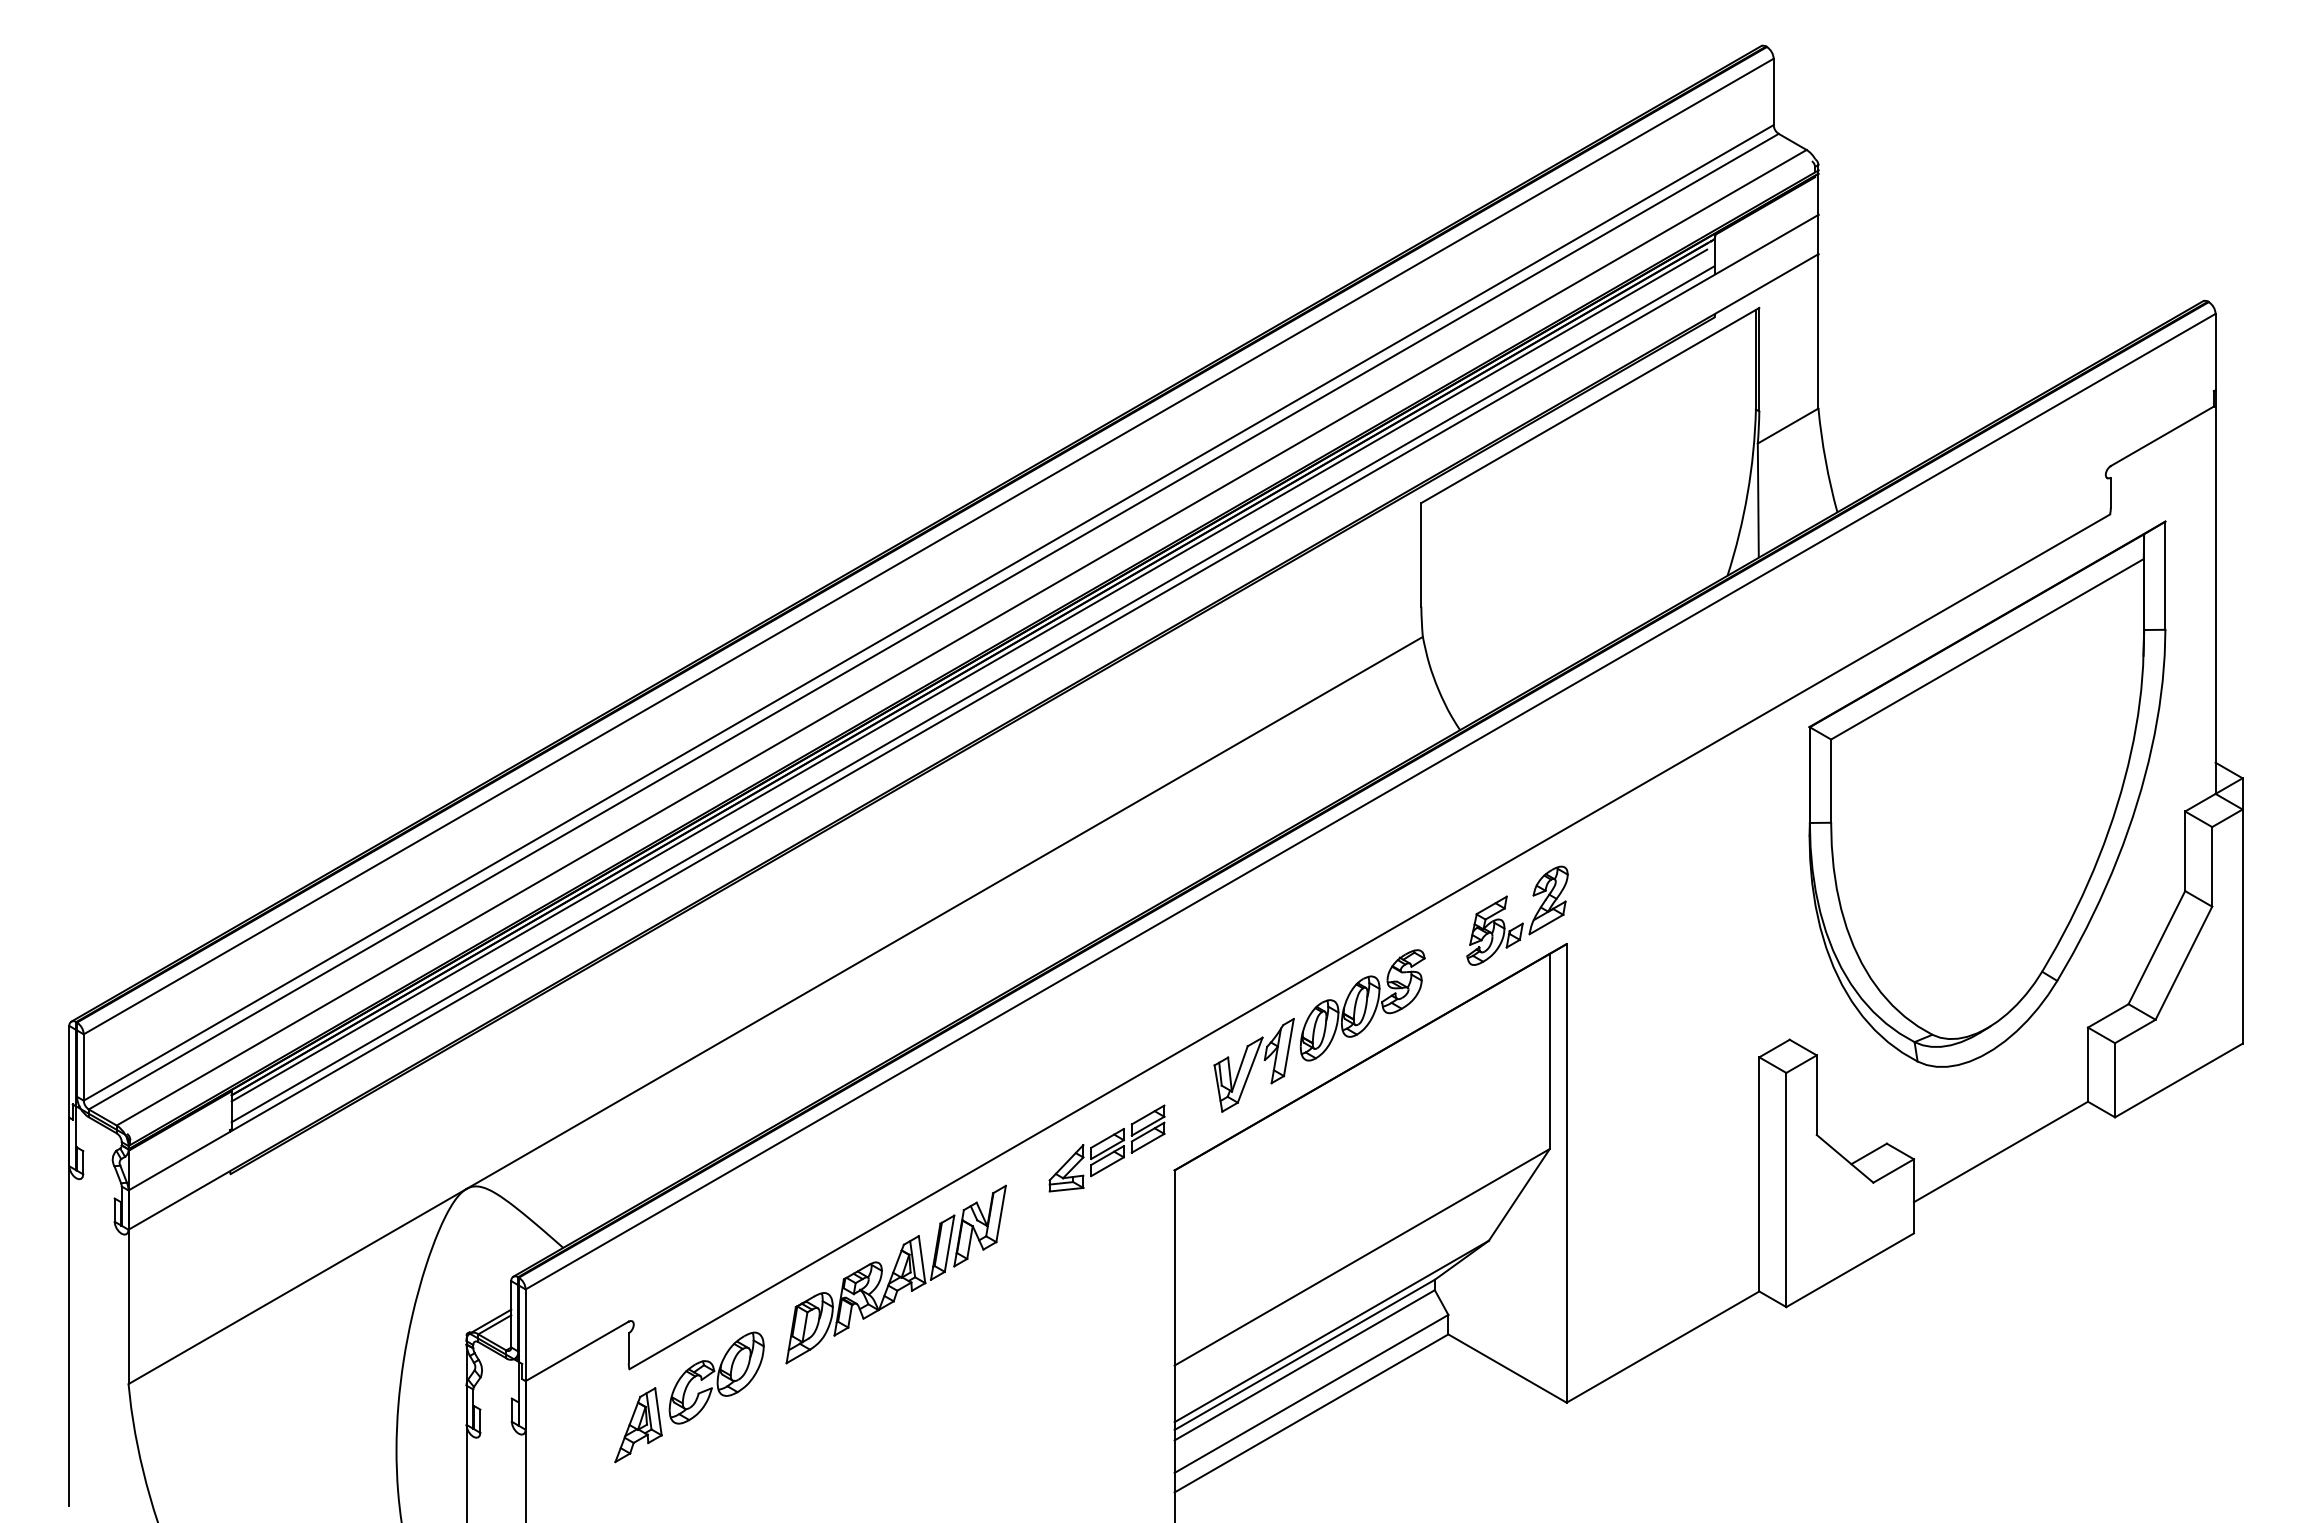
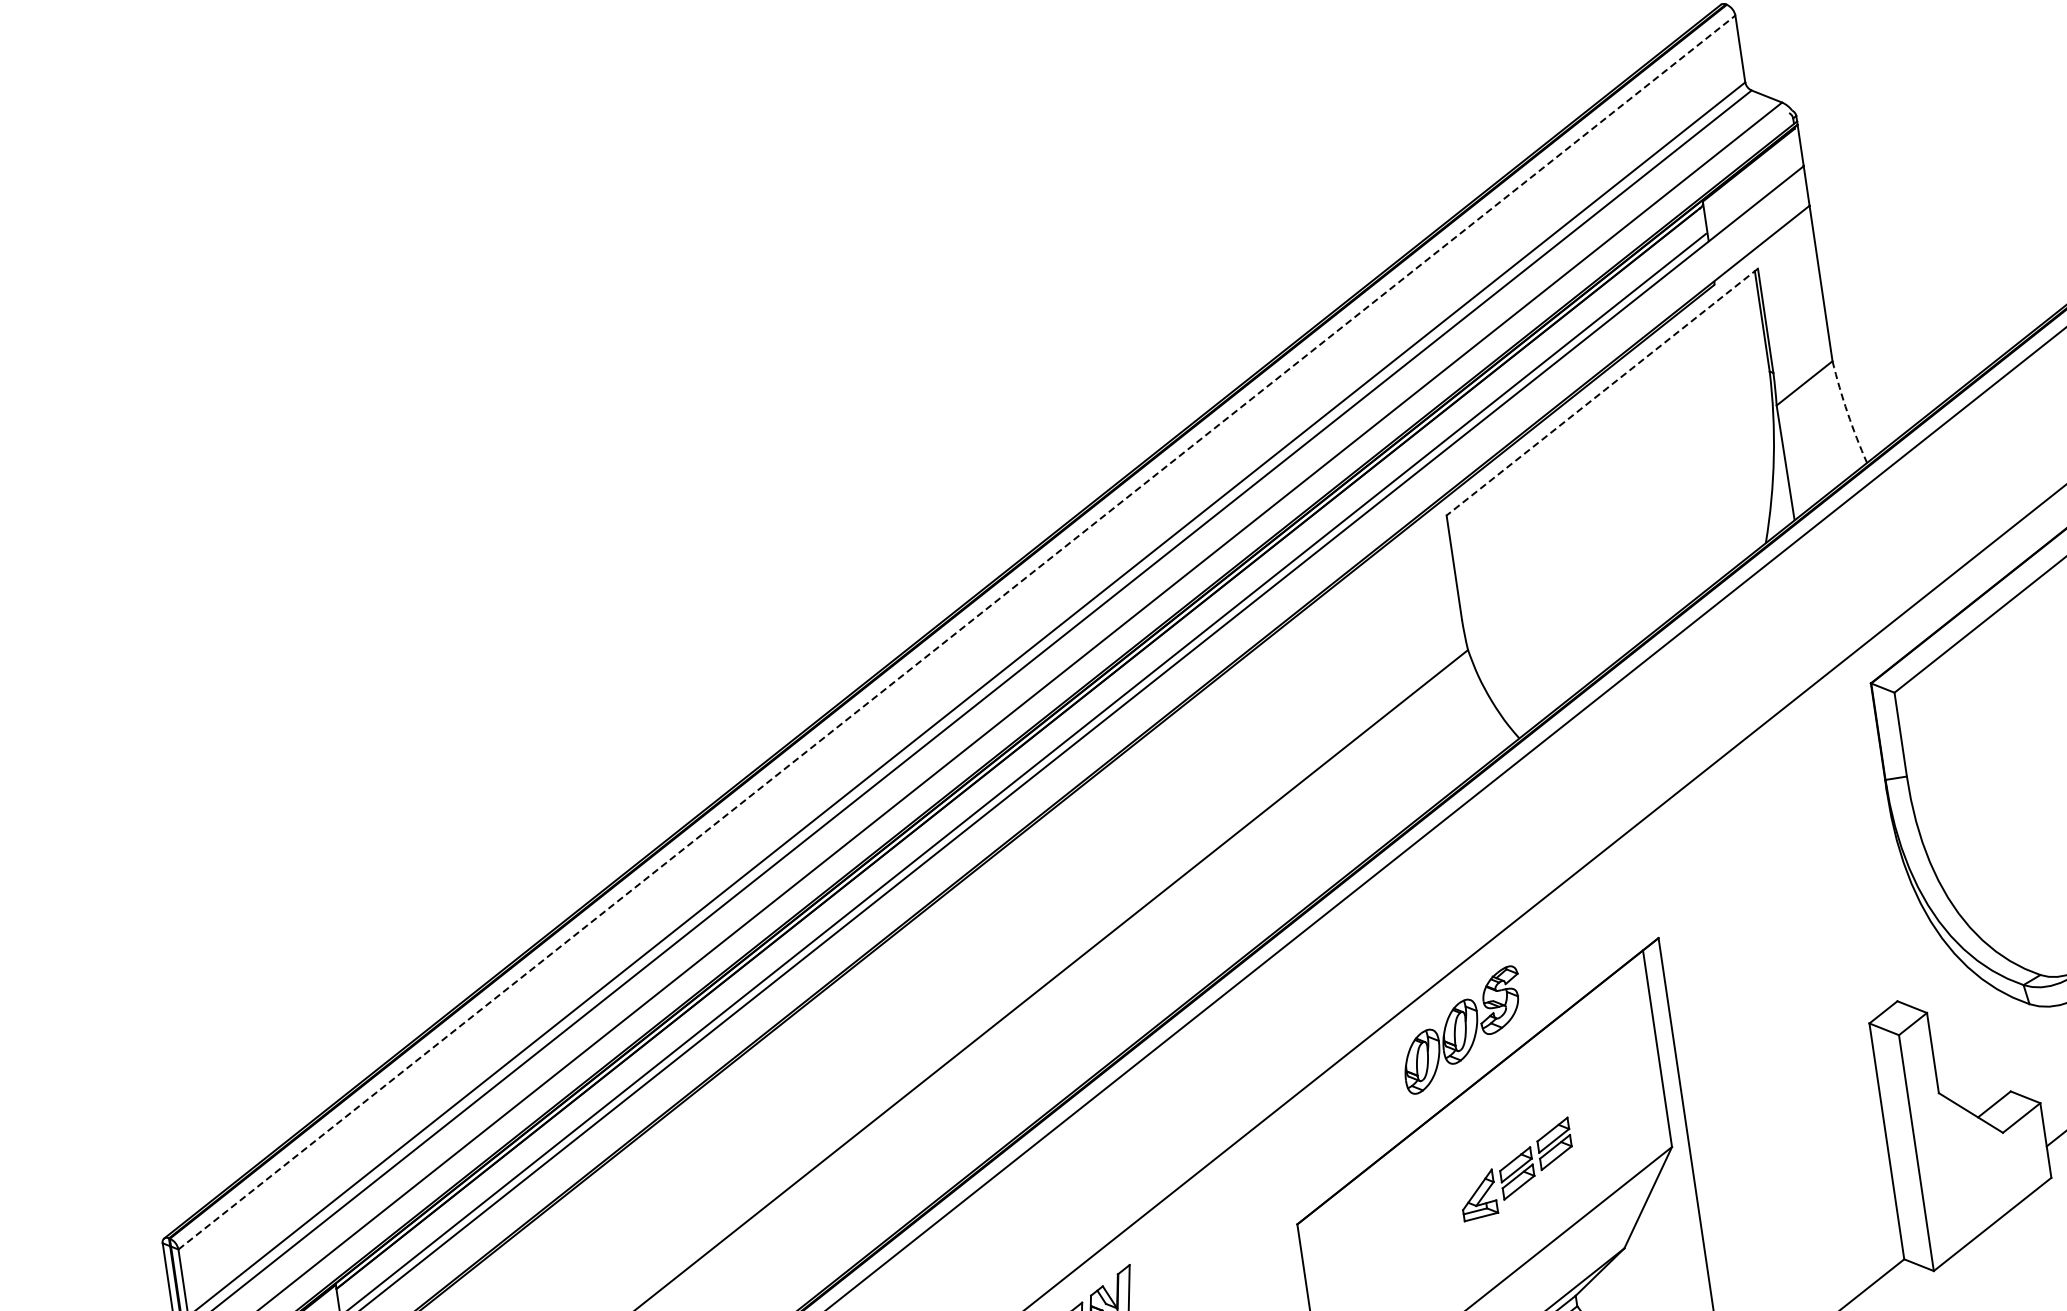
line: (1589, 405) -> (1601, 392), solid -> dashed
arc: (1825, 460) -> (1847, 412), solid -> dashed
line: (928, 546) -> (956, 632), solid -> dashed
line: (969, 675) -> (1017, 756), removed
part: (1522, 922) -> (1610, 922), removed
part: (1253, 1065) -> (1361, 1106), removed
part: (1106, 1148) -> (1515, 1169), moved

